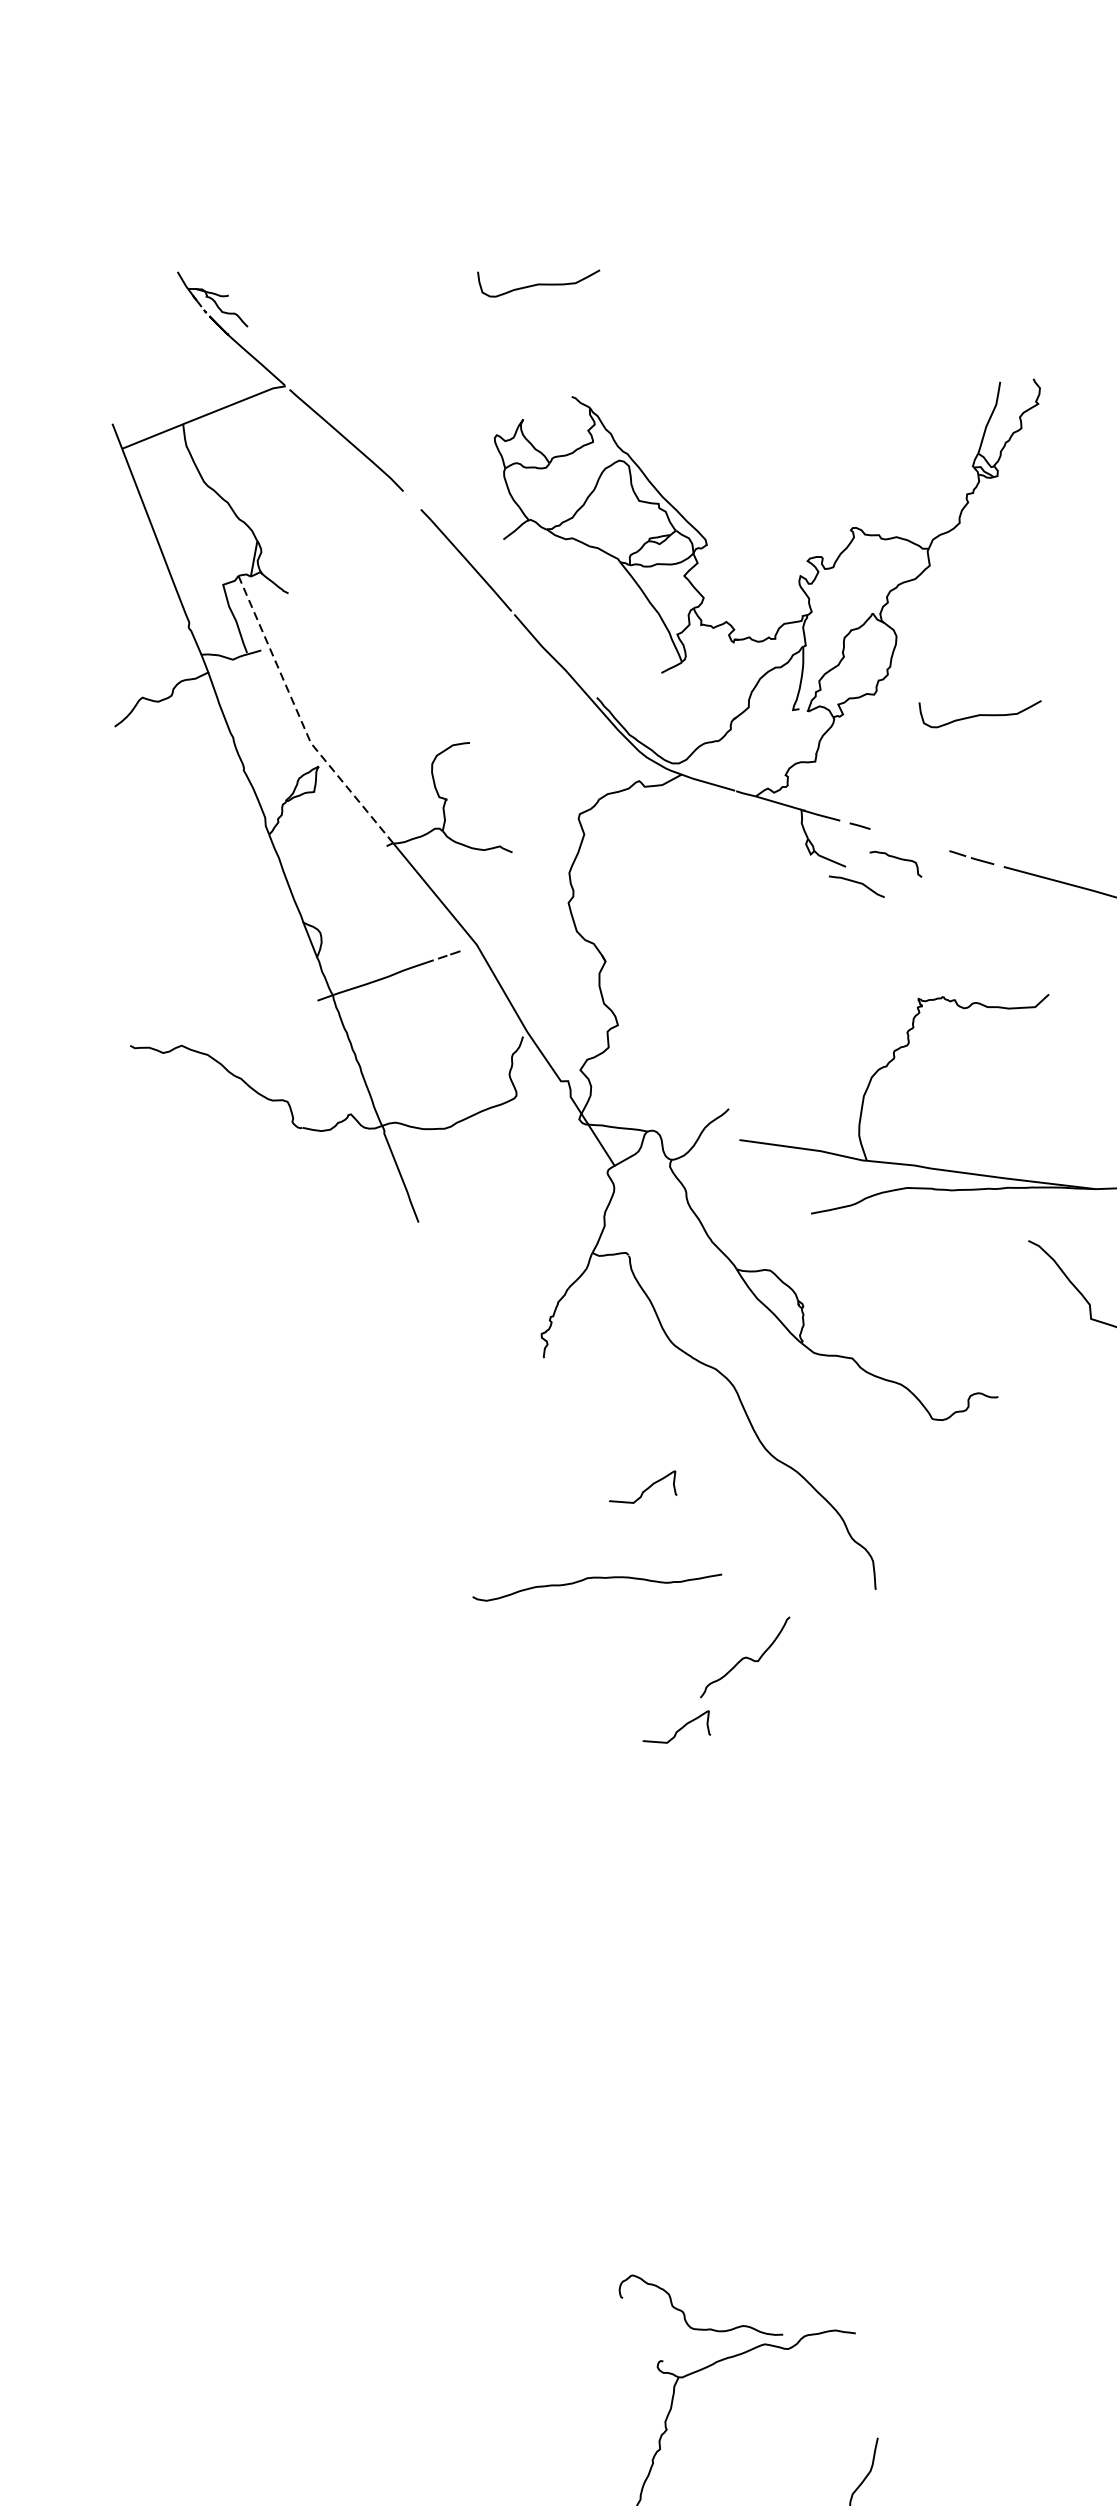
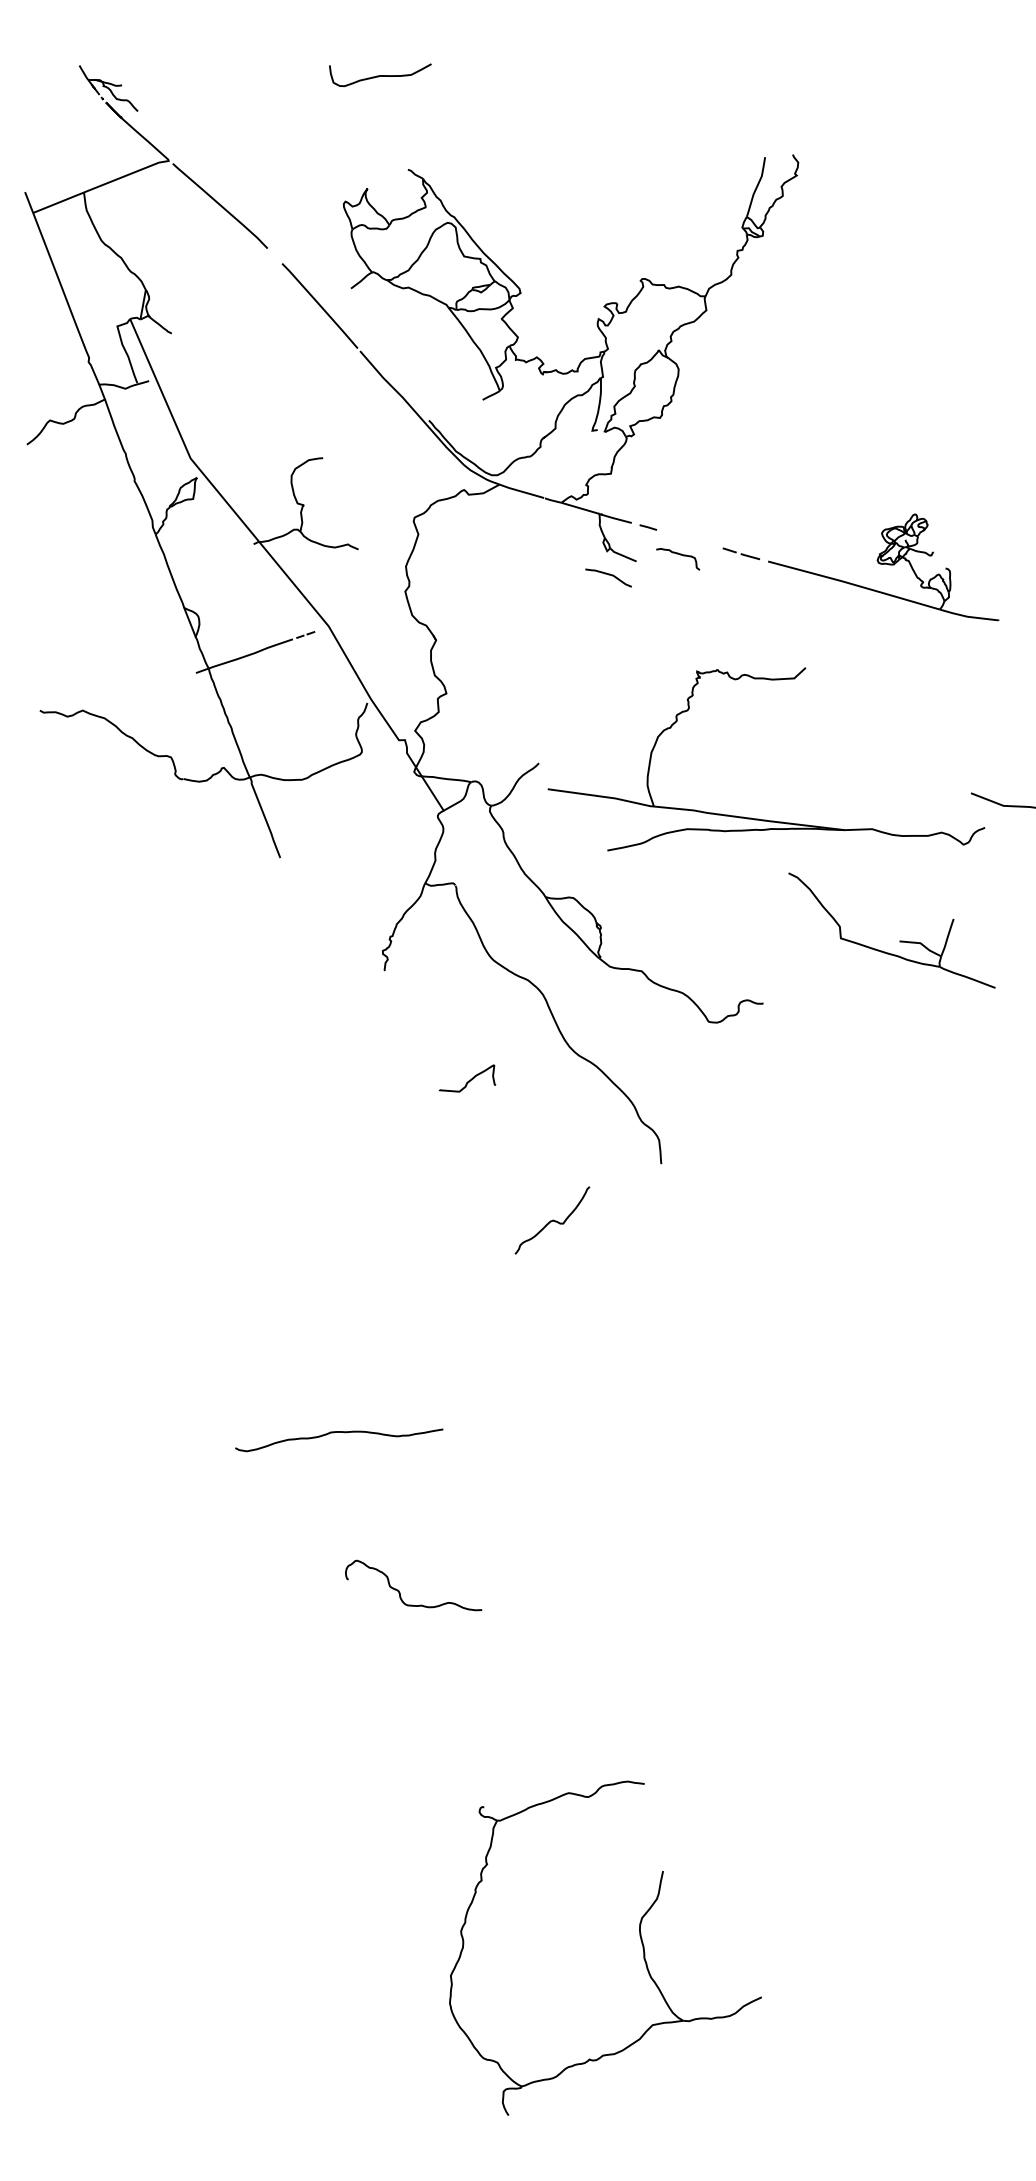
curve: (980, 714) -> (748, 434), removed
line: (301, 720) -> (182, 439), dashed -> solid
curve: (856, 883) -> (608, 575), moved
curve: (597, 1578) -> (339, 1432), moved
curve: (677, 1729) -> (496, 1280), removed
curve: (685, 2313) -> (400, 1592), moved

